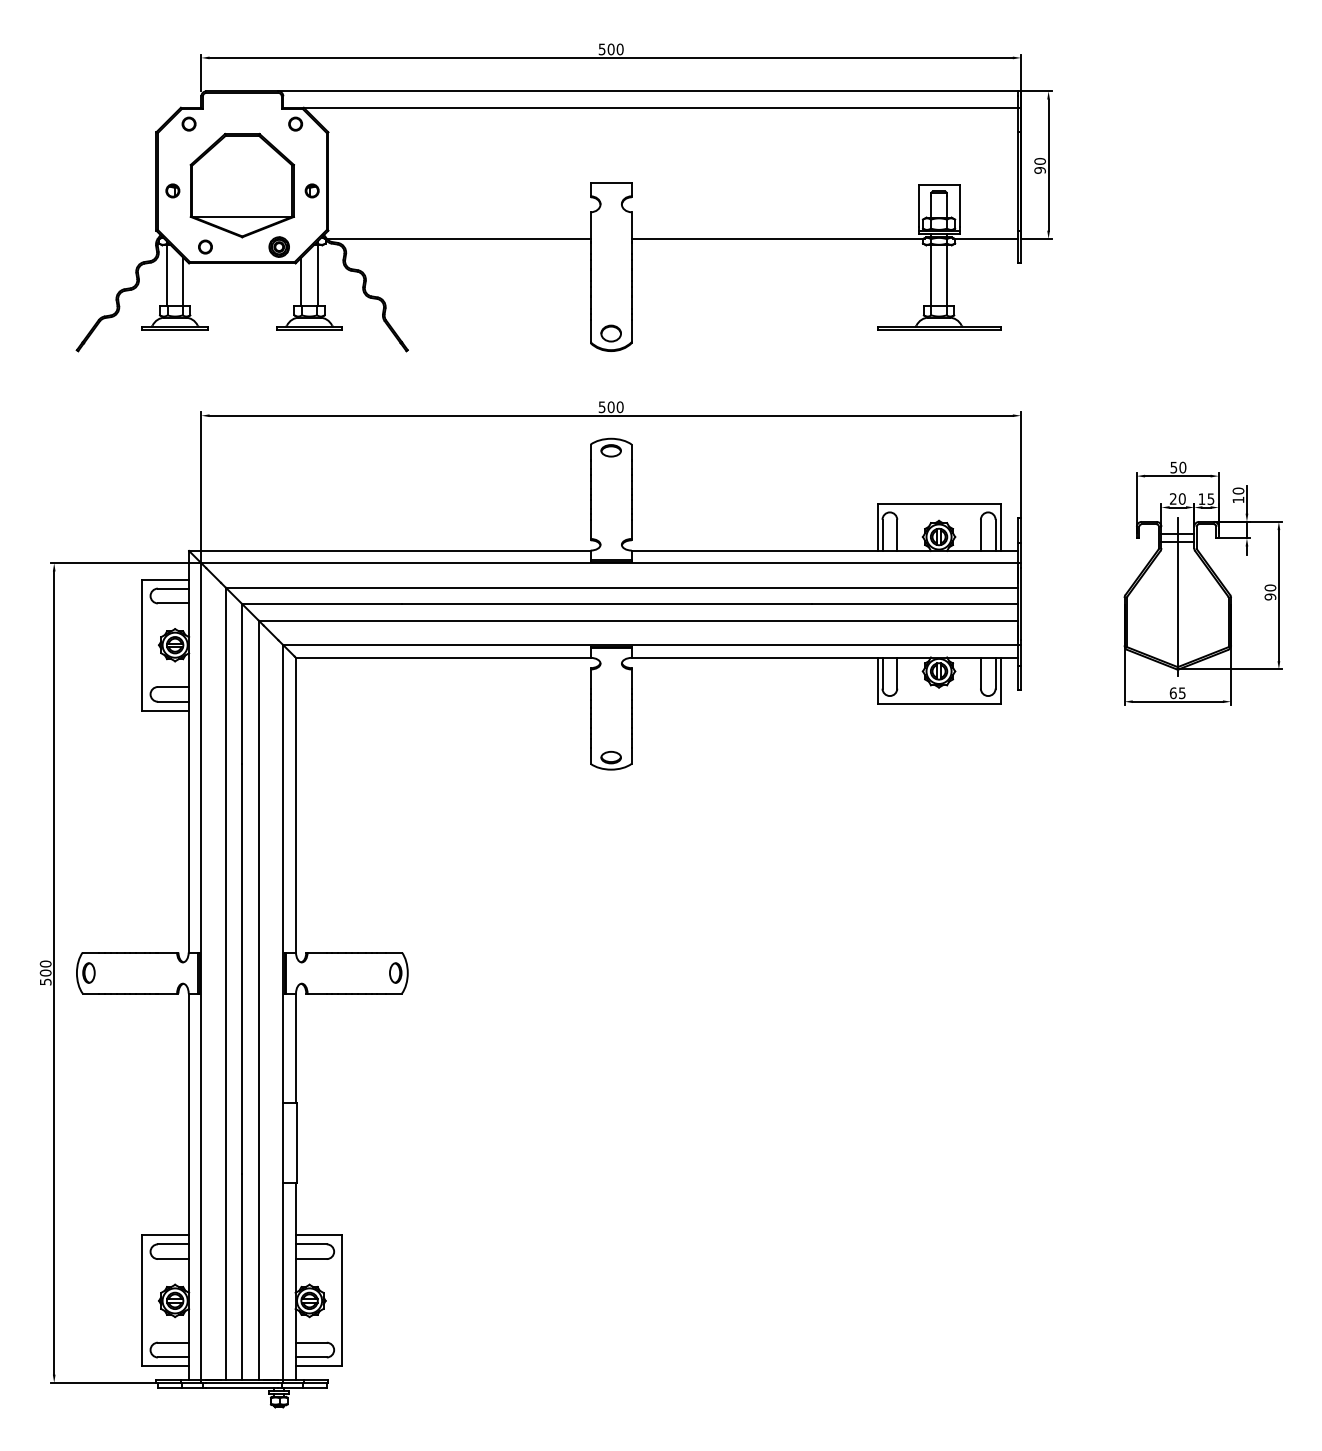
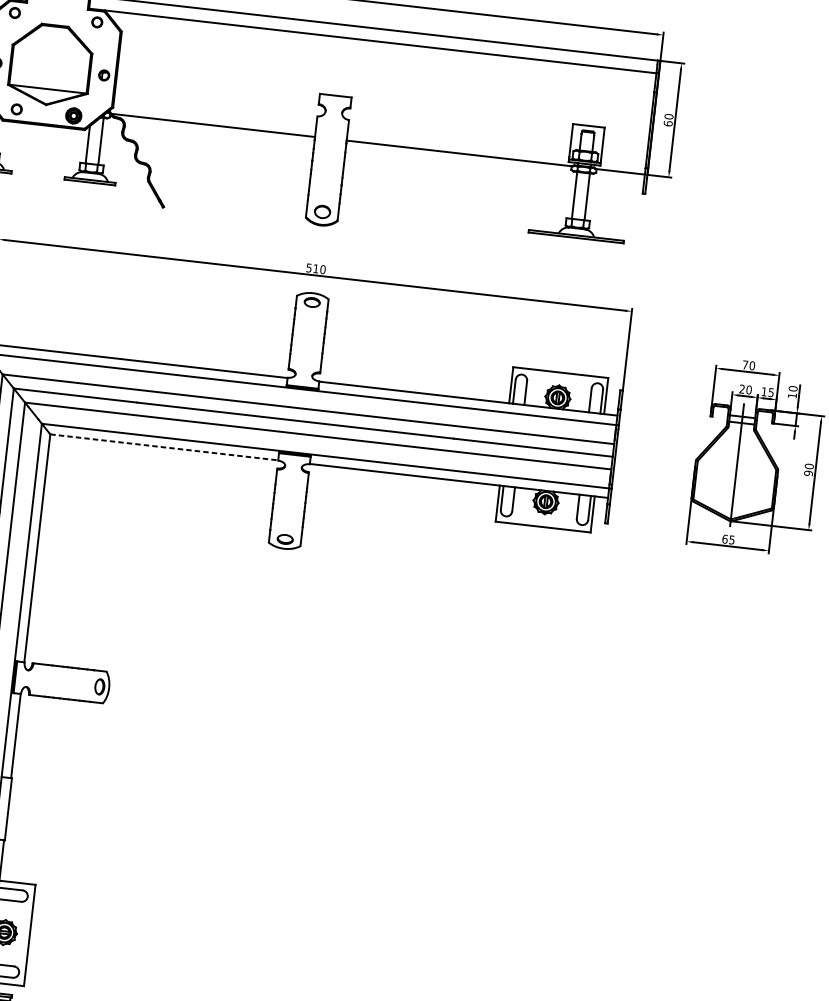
text: (1039, 169) -> (667, 122), 90 -> 60
text: (610, 407) -> (315, 268), 500 -> 510
text: (1173, 467) -> (745, 364), 50 -> 70
line: (443, 657) -> (164, 447), solid -> dashed

